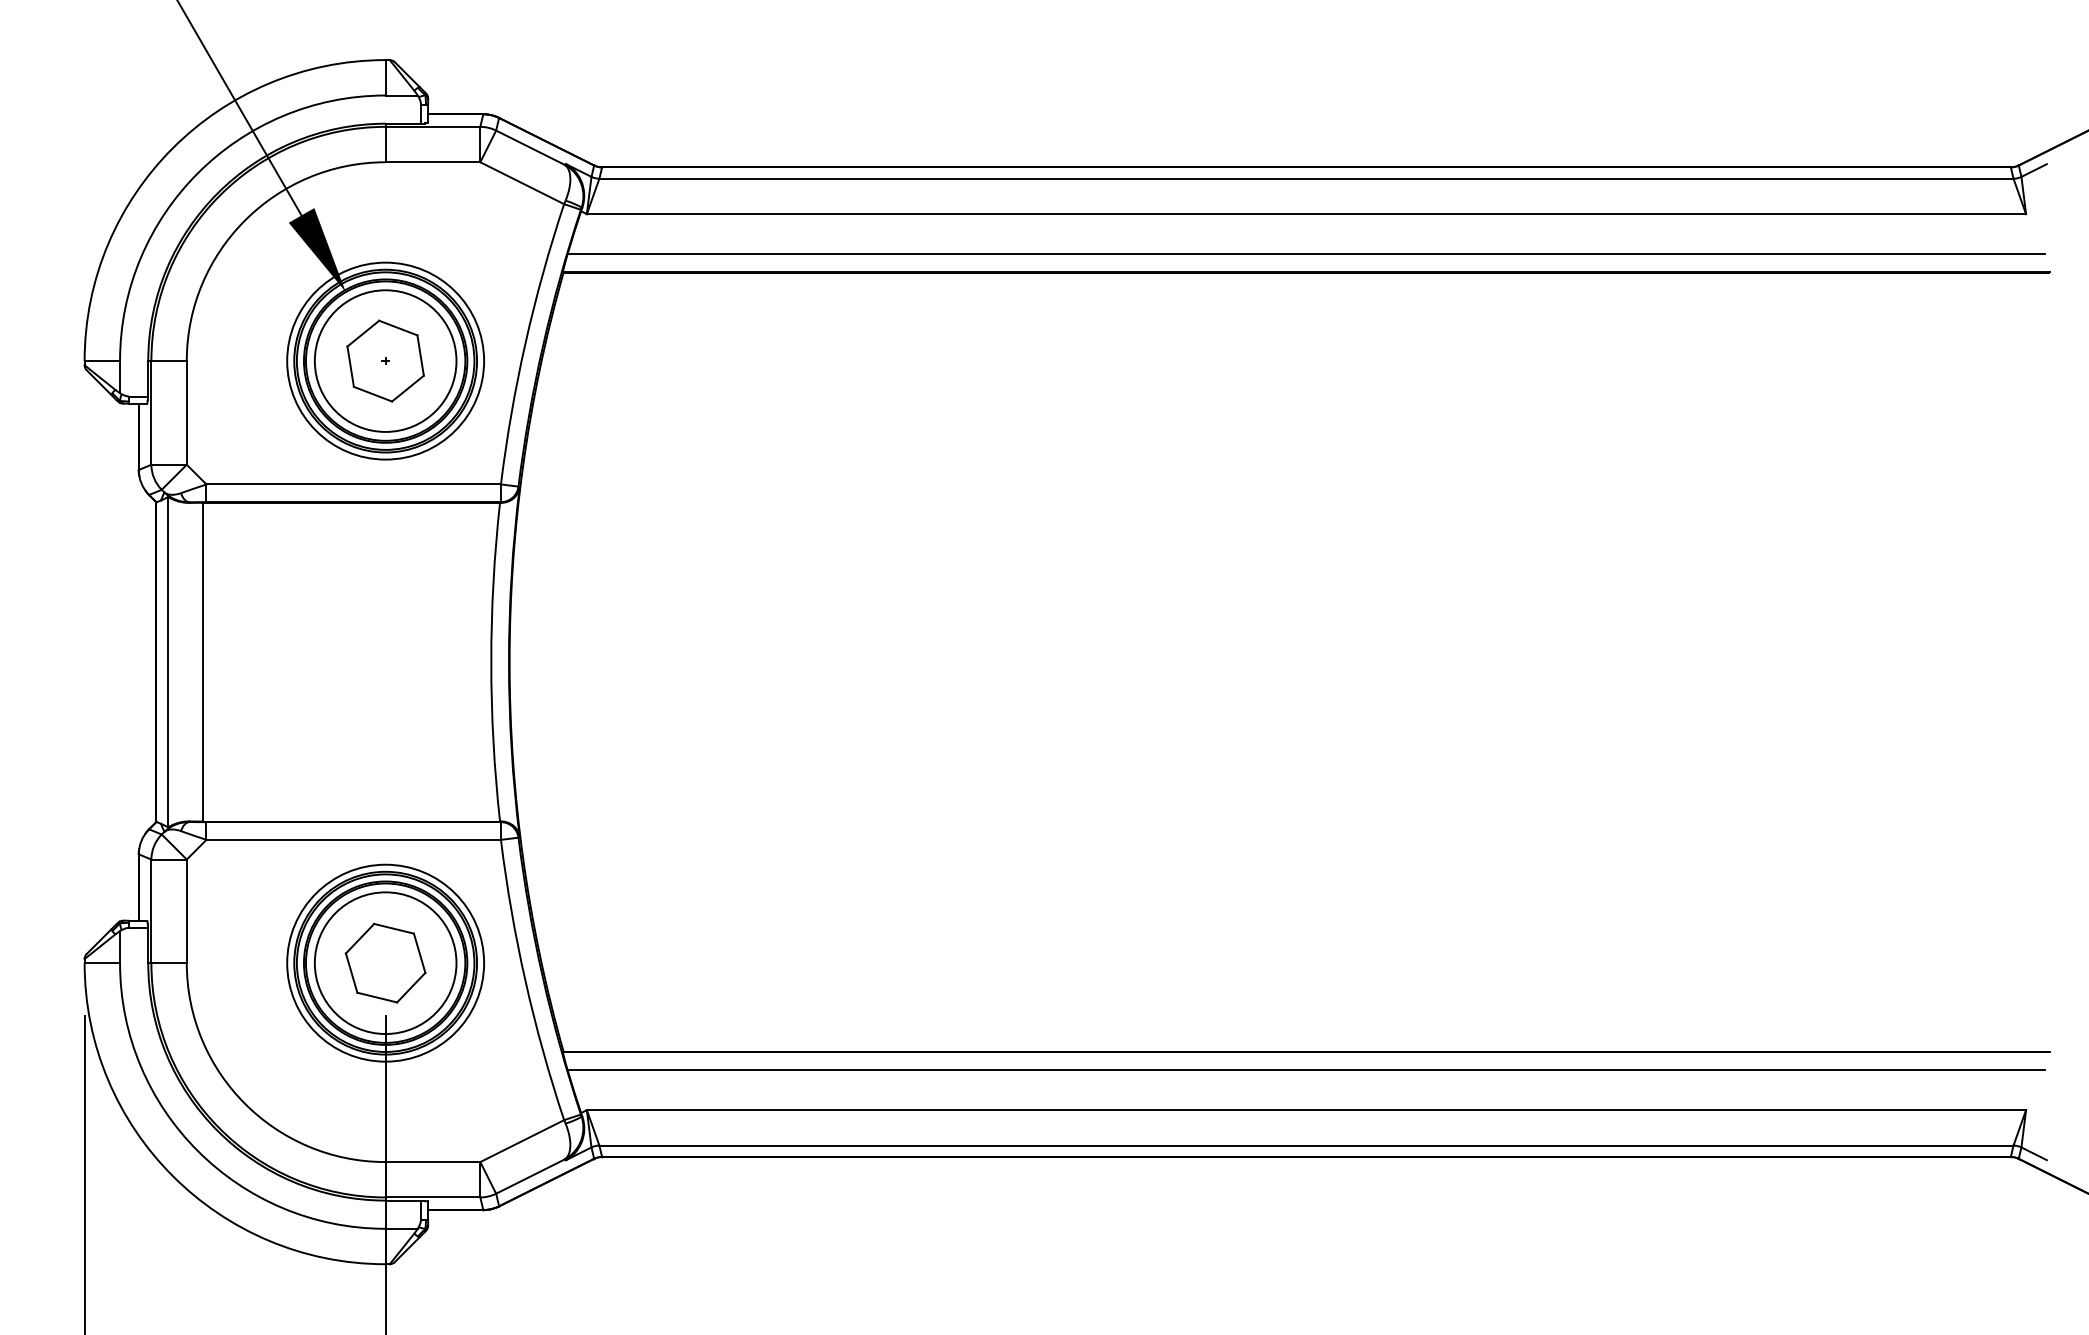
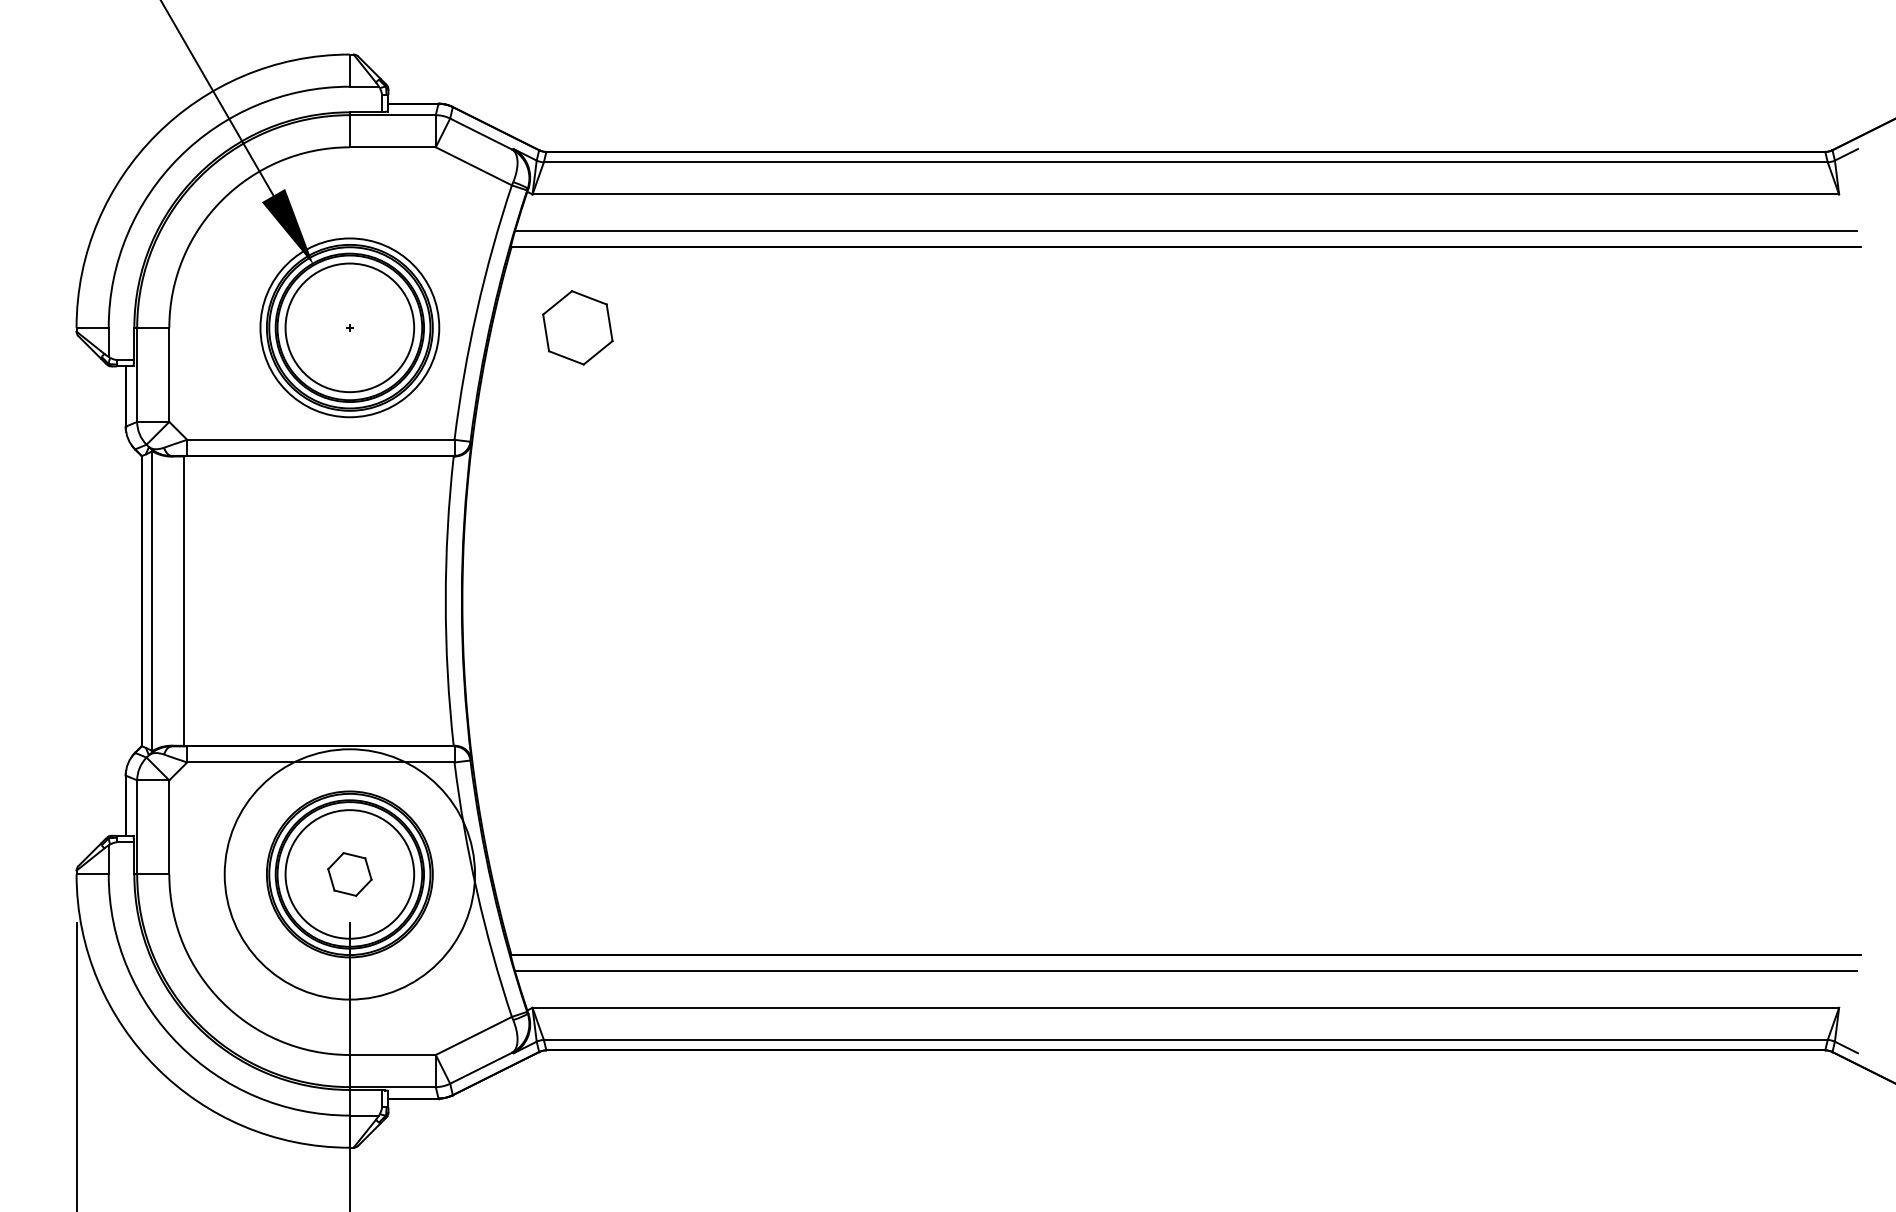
part: (385, 360) -> (577, 327), moved
circle: (385, 963) -> (349, 874), size x1.4
part: (385, 963) -> (349, 874), size x0.6

